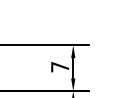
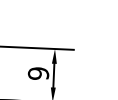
text: (60, 66) -> (39, 72), 7 -> 9

